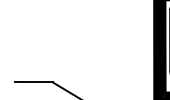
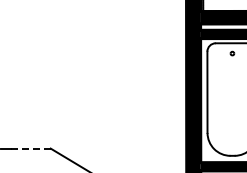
line: (37, 82) -> (30, 148), solid -> dashed

